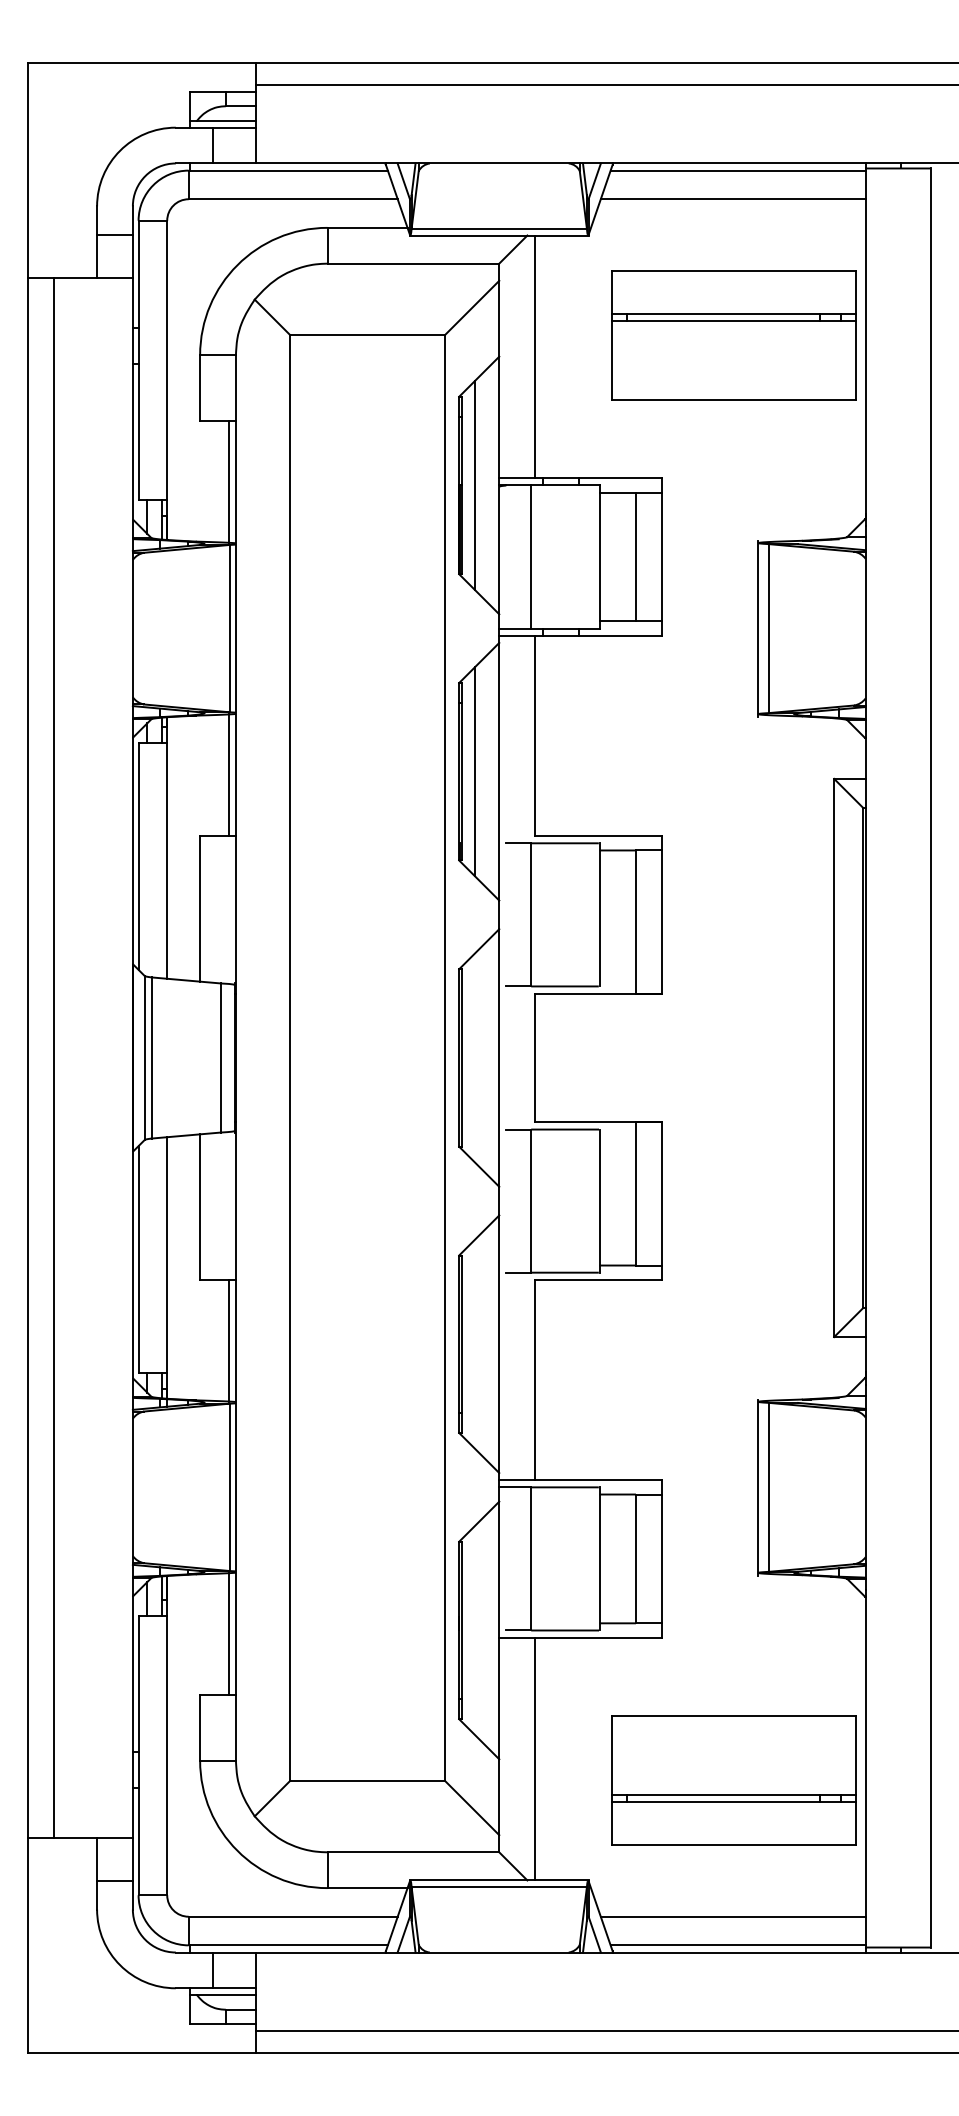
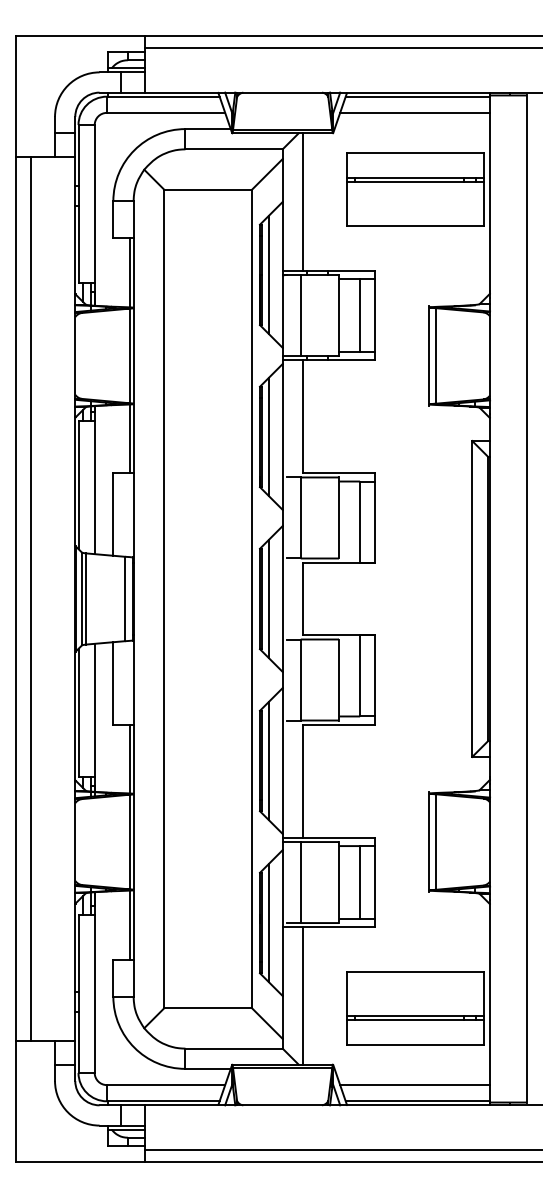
line: (474, 1057) -> (268, 598), added
line: (474, 1343) -> (268, 760), added
line: (474, 1629) -> (268, 922), added

